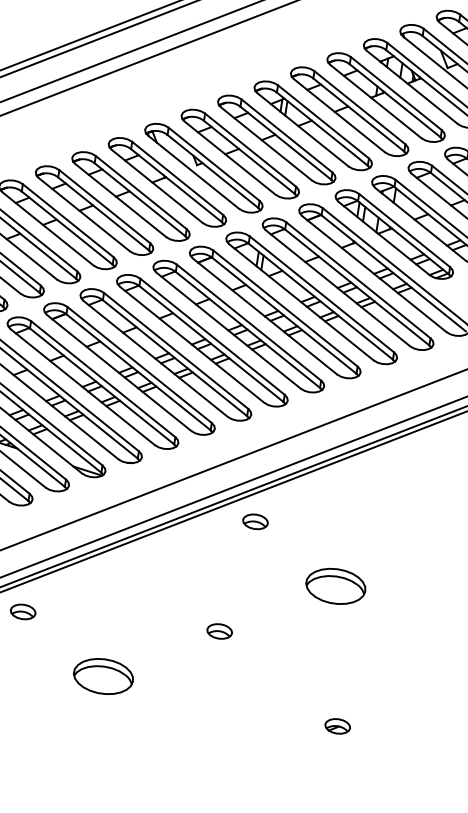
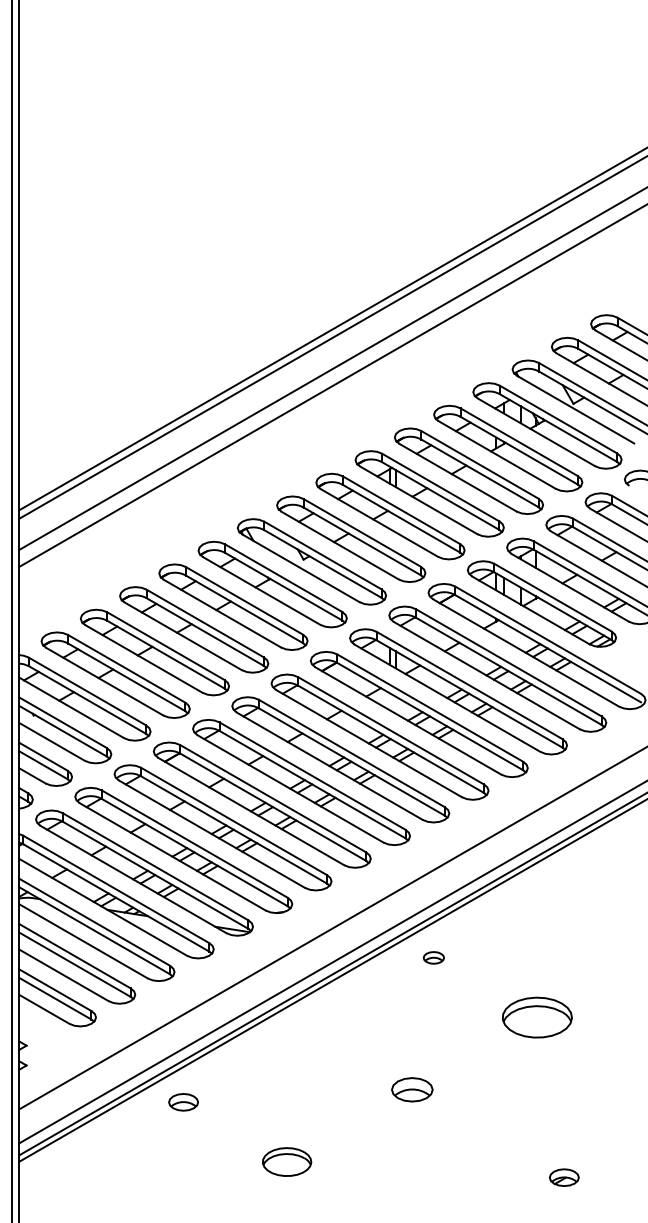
part: (255, 521) -> (433, 957), size x0.7
part: (219, 631) -> (411, 1089), size x1.4
part: (103, 675) -> (286, 1161), size x0.7

